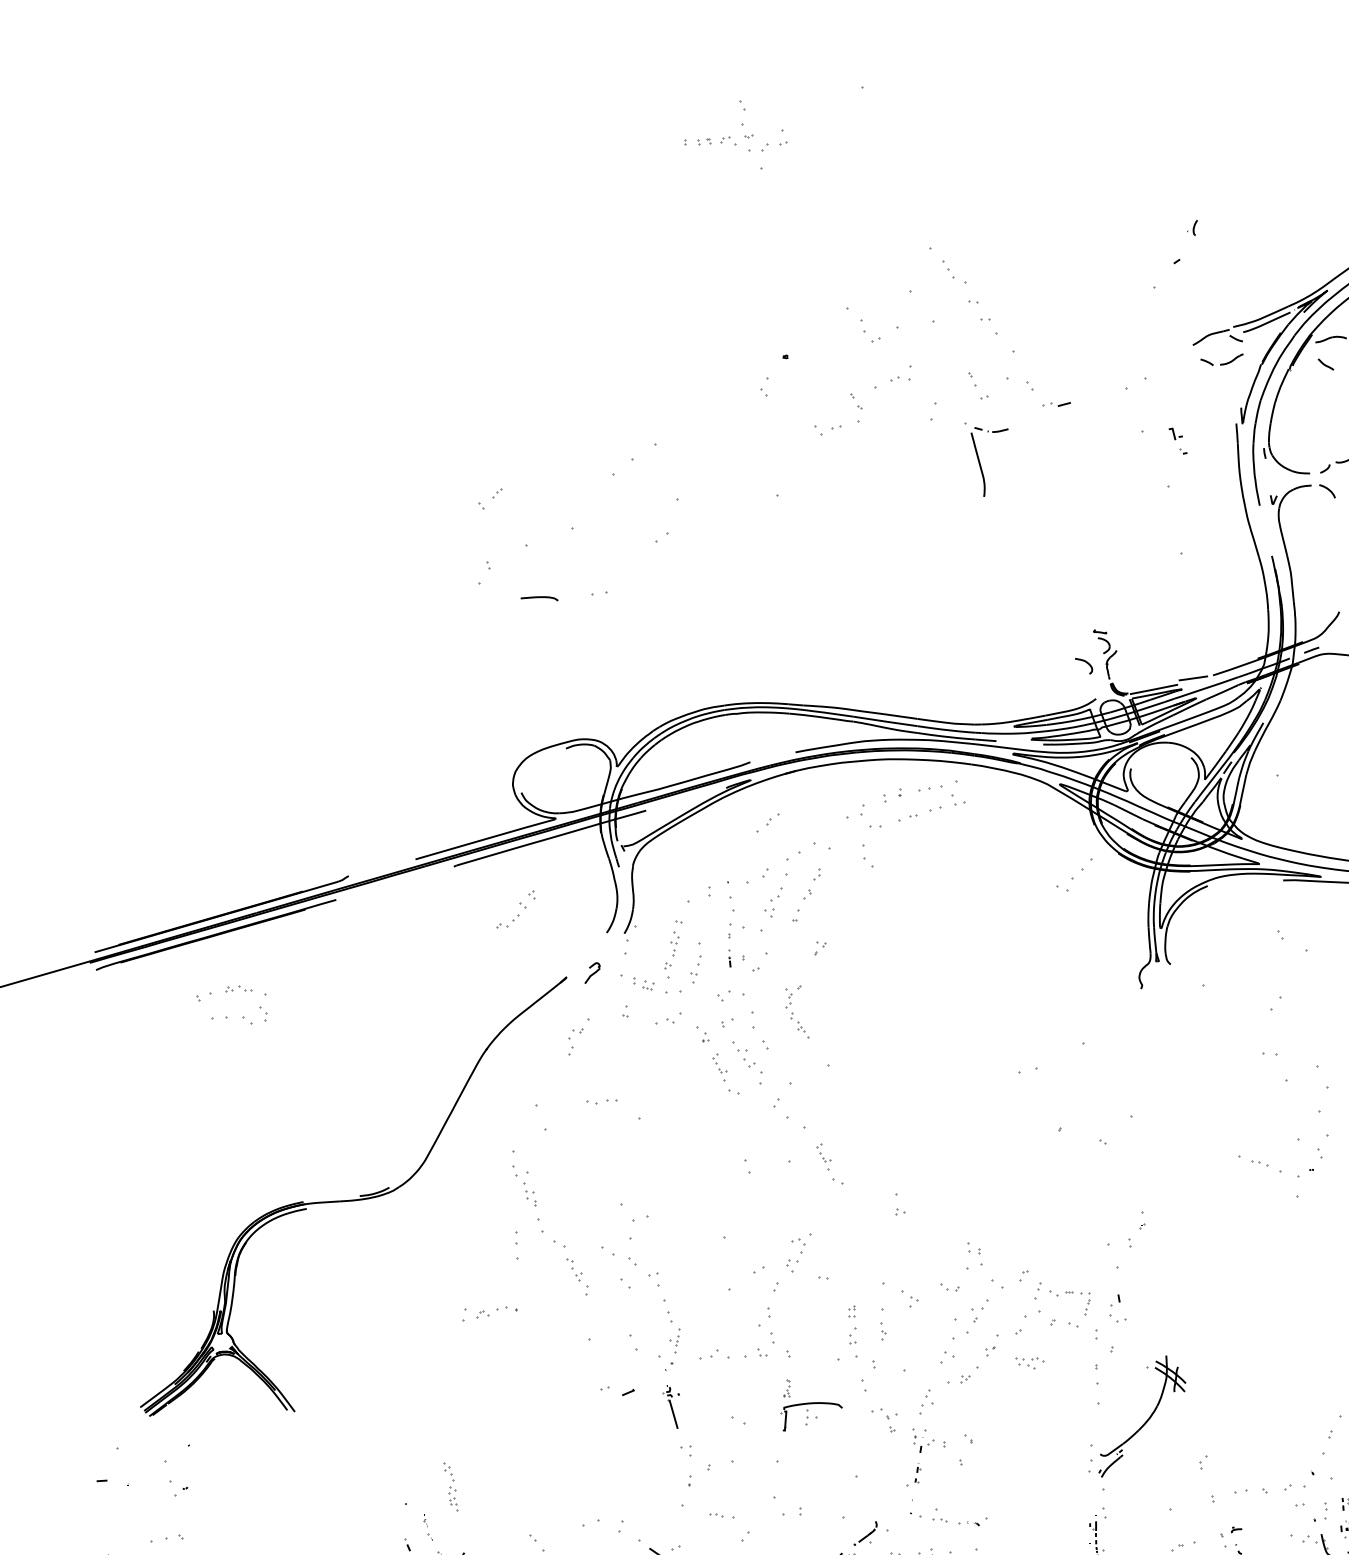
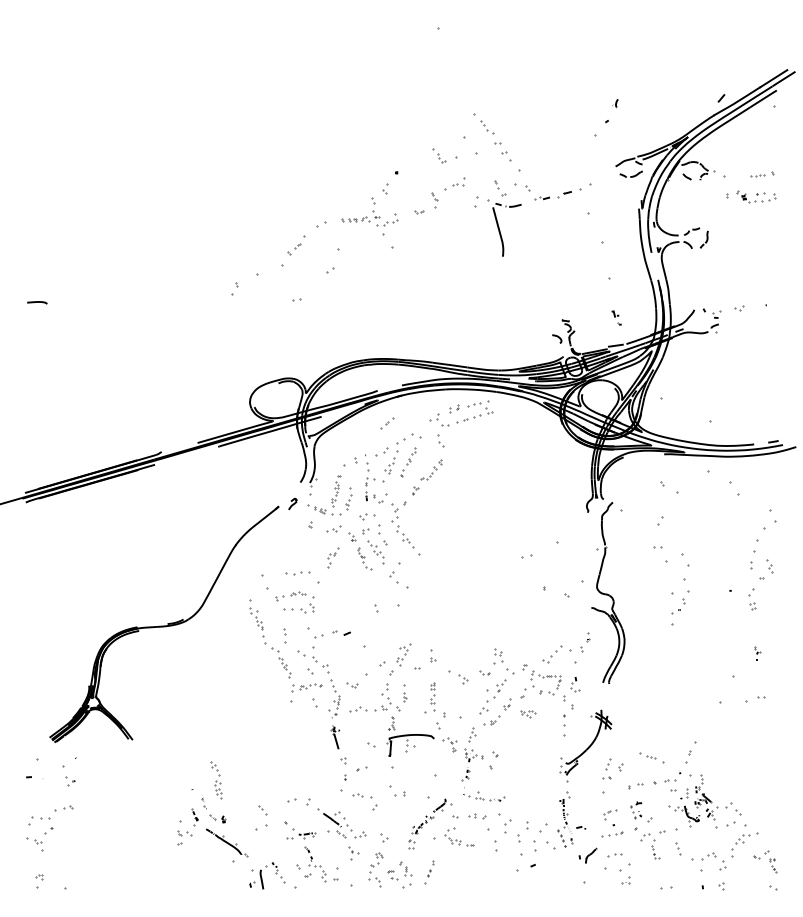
part: (735, 134) -> (369, 216), moved
part: (865, 324) -> (439, 155), size x0.71
part: (1097, 397) -> (564, 194), added
part: (828, 430) -> (419, 212), size x0.62
part: (1177, 439) -> (616, 317), moved
part: (645, 453) -> (321, 224), size x0.62
part: (986, 458) -> (504, 227), size x1.43
part: (491, 499) -> (294, 249), moved
line: (539, 598) -> (37, 302), moved
part: (1075, 875) -> (552, 654), moved
part: (515, 908) -> (431, 469), moved
part: (796, 1010) -> (402, 524), size x1.67
part: (227, 1016) -> (292, 608), moved
part: (578, 1036) -> (333, 557), moved
part: (601, 1102) -> (297, 573), size x1.43
part: (1179, 1137) -> (608, 592), added
part: (830, 1163) -> (420, 606), removed
part: (1259, 1163) -> (651, 757), moved
part: (900, 1204) -> (433, 655), moved
part: (515, 1245) -> (284, 635), moved
part: (703, 1310) -> (352, 685), added
part: (489, 1314) -> (306, 687), moved
part: (883, 1325) -> (405, 693), moved
part: (618, 1390) -> (341, 632), moved
part: (811, 1405) -> (410, 736), size x1.43
part: (720, 1464) -> (361, 768), size x0.62
part: (1175, 1464) -> (606, 768), added
part: (450, 1486) -> (216, 780), size x1.43
part: (1229, 1498) -> (635, 786), size x0.71
part: (722, 1514) -> (362, 795), size x1.43

